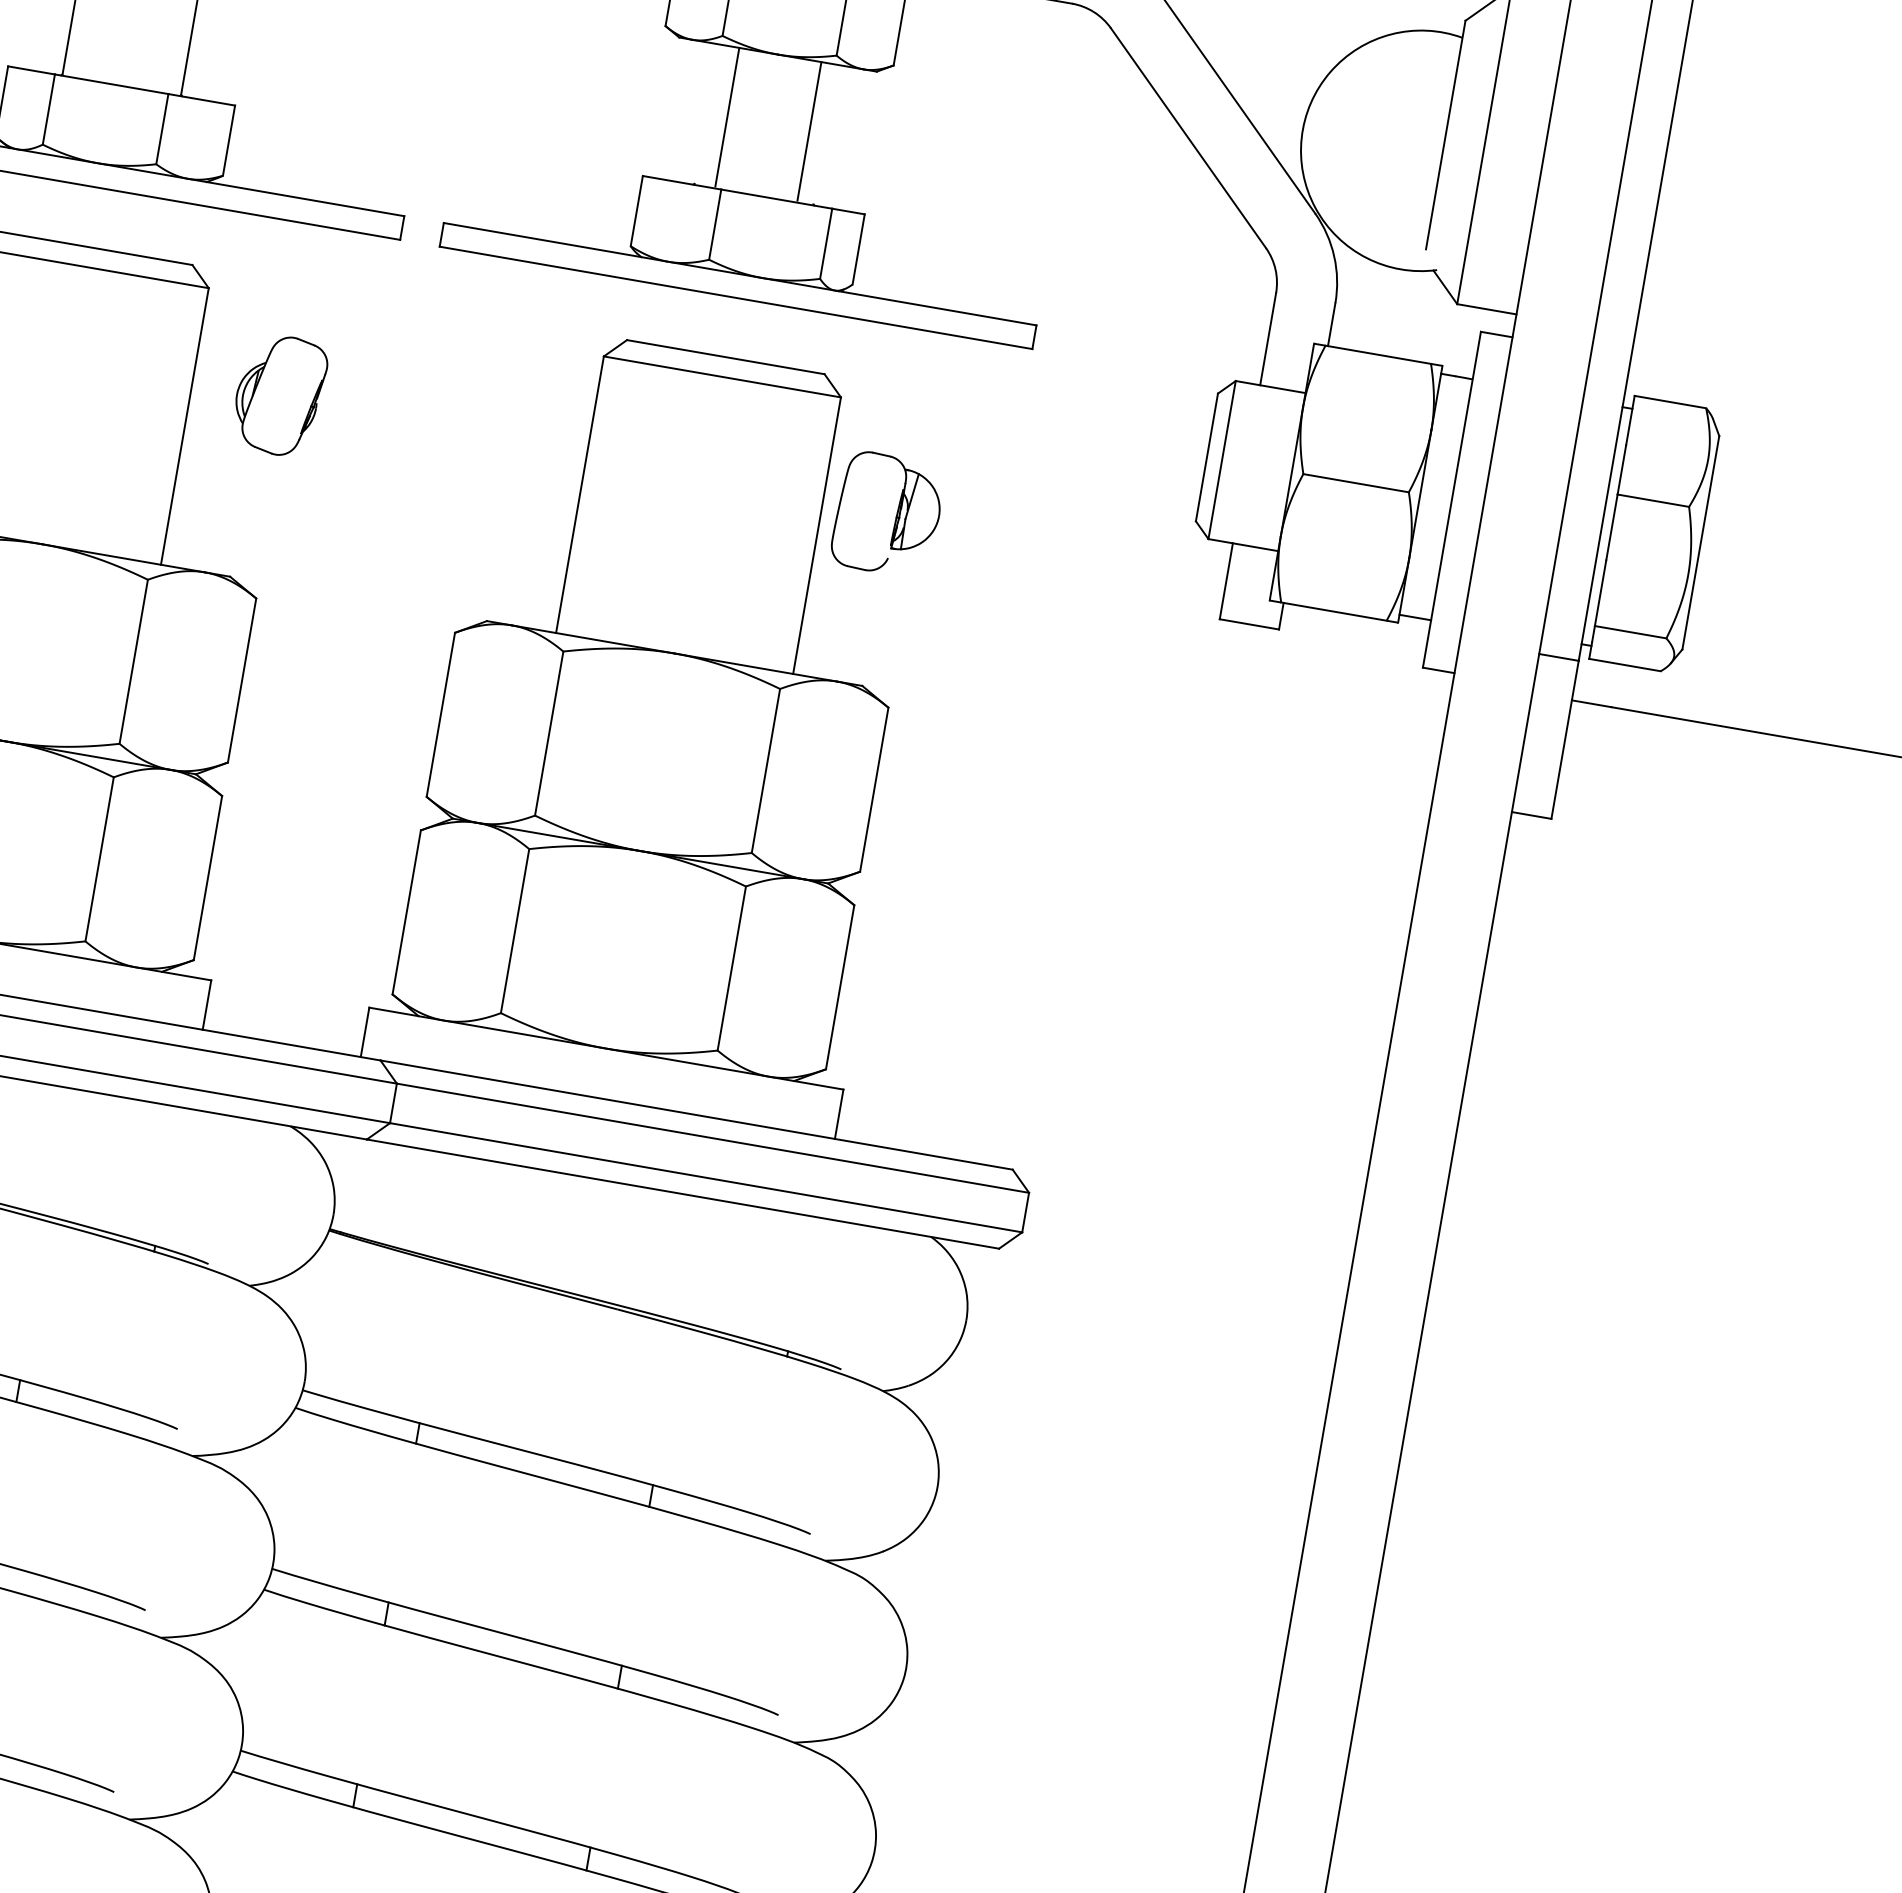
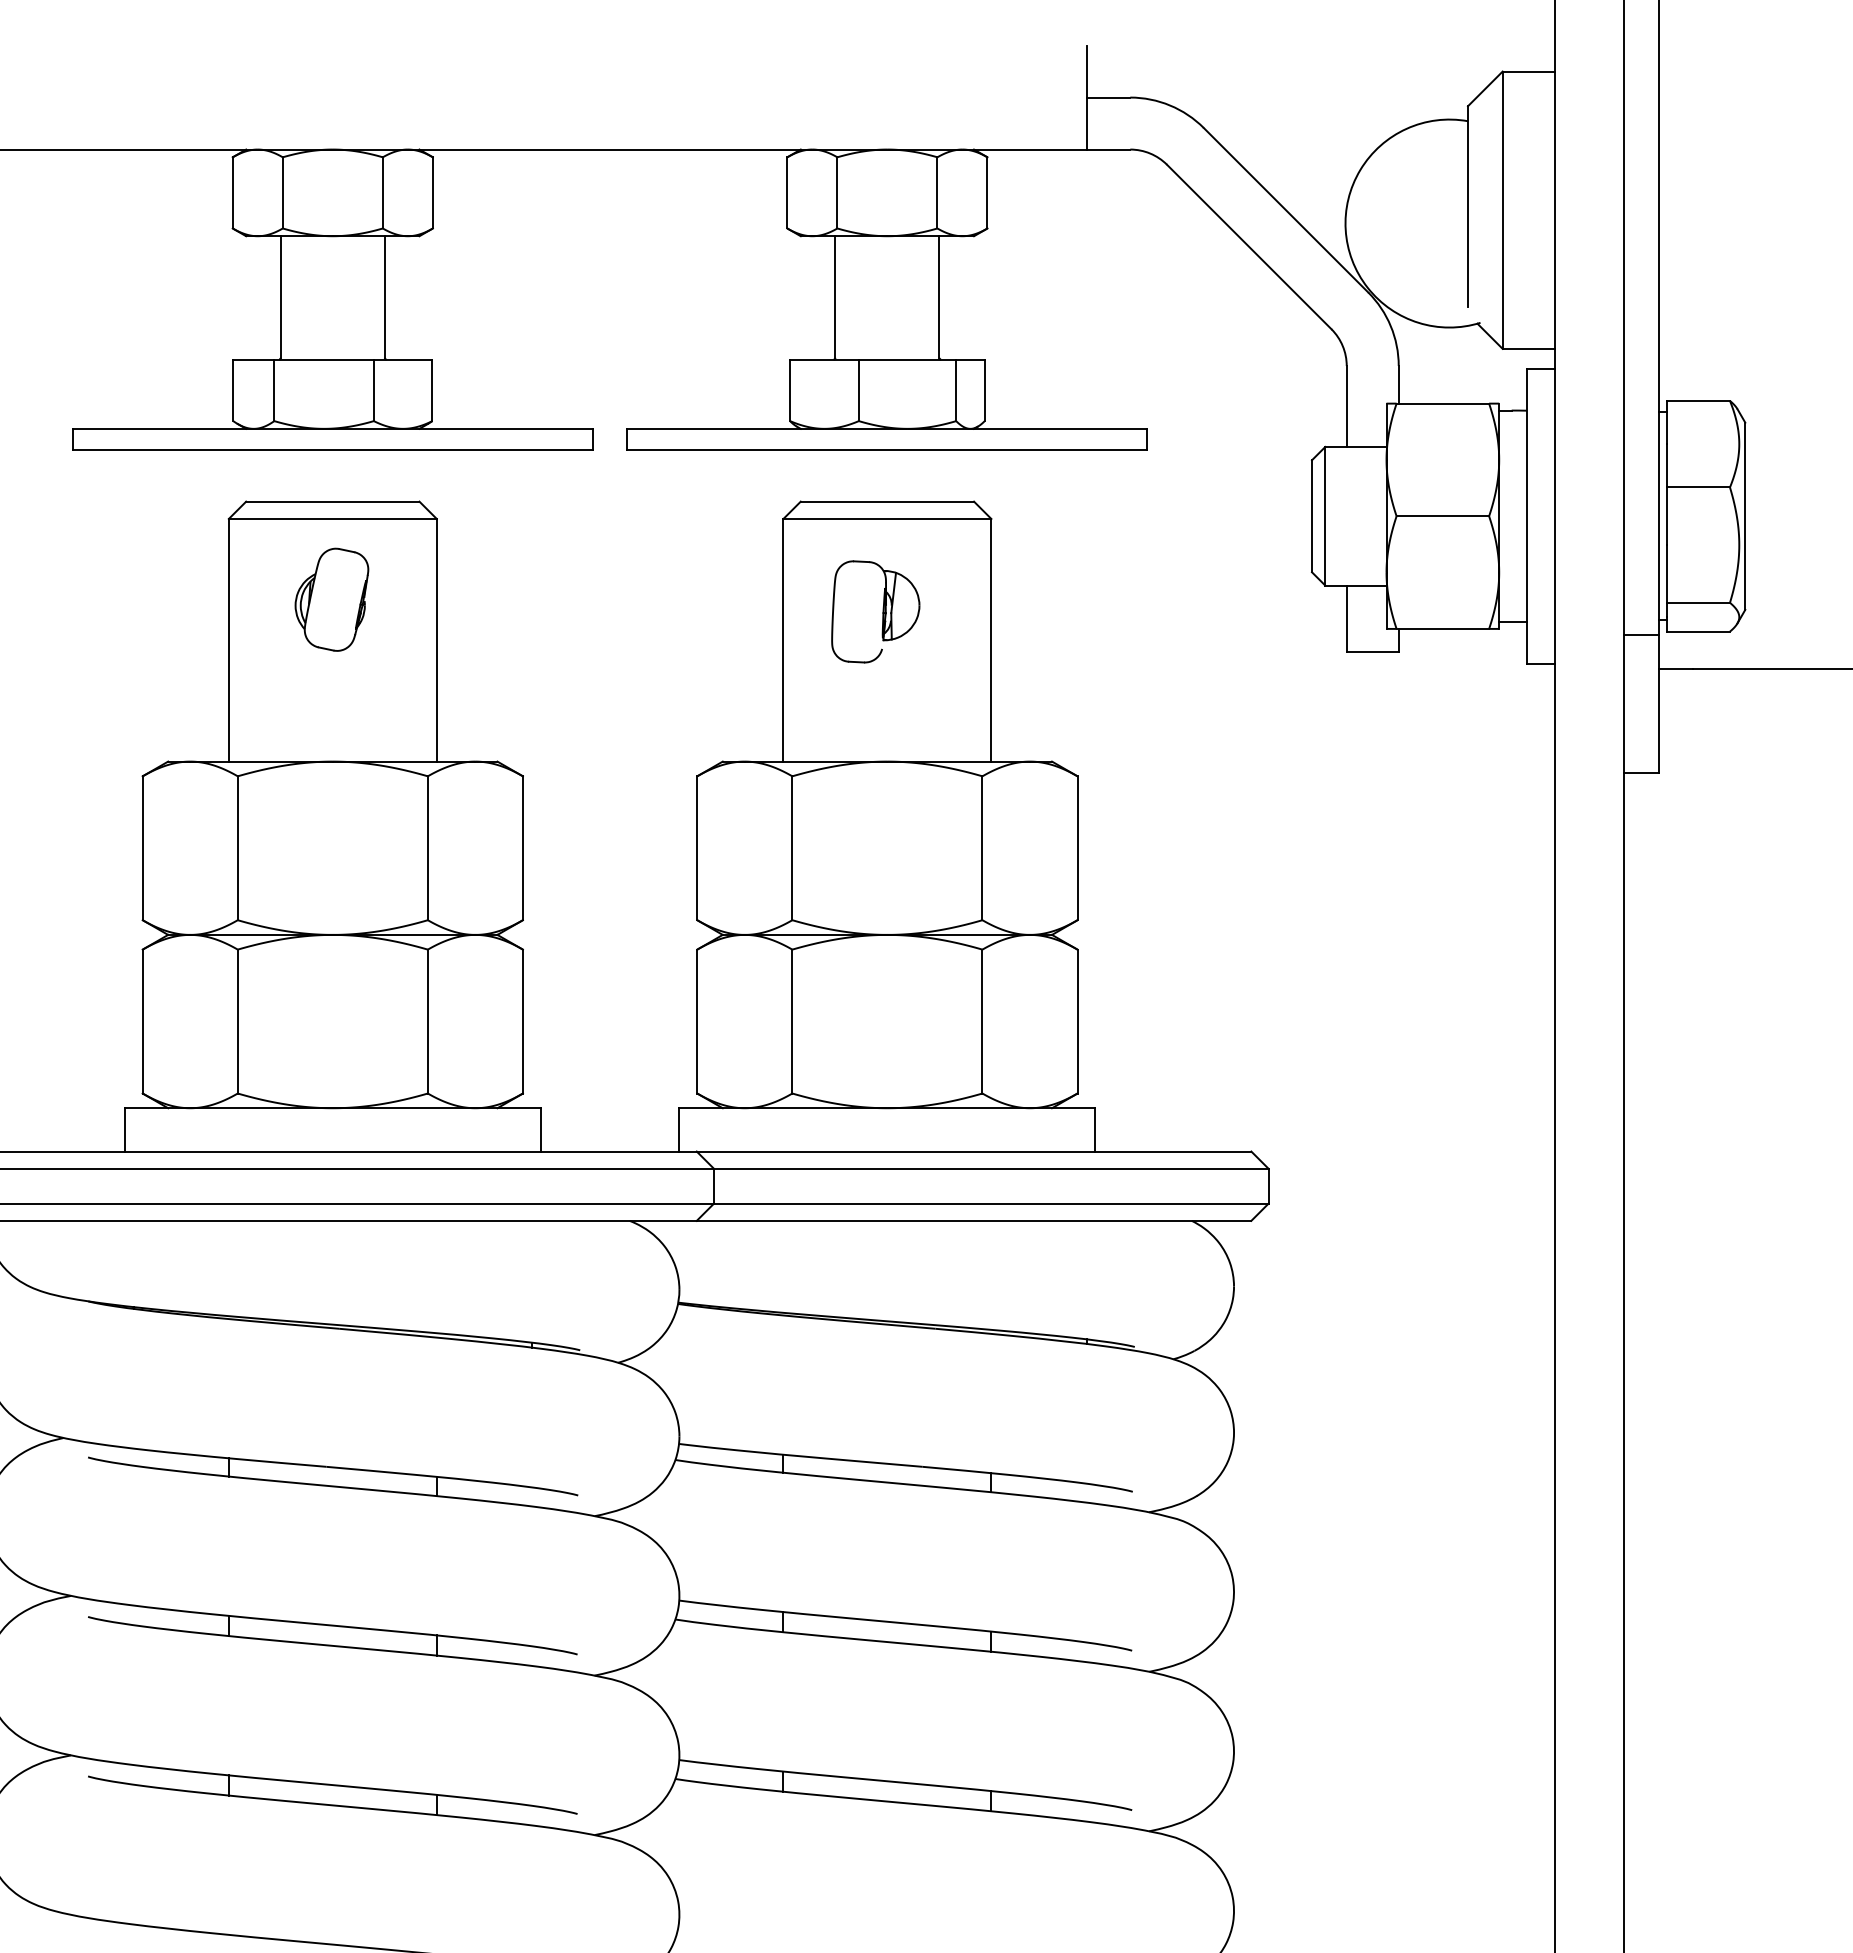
line: (727, 116) -> (939, 296), moved
line: (809, 130) -> (835, 296), moved
part: (279, 394) -> (331, 599), moved
part: (895, 515) -> (882, 611), moved

